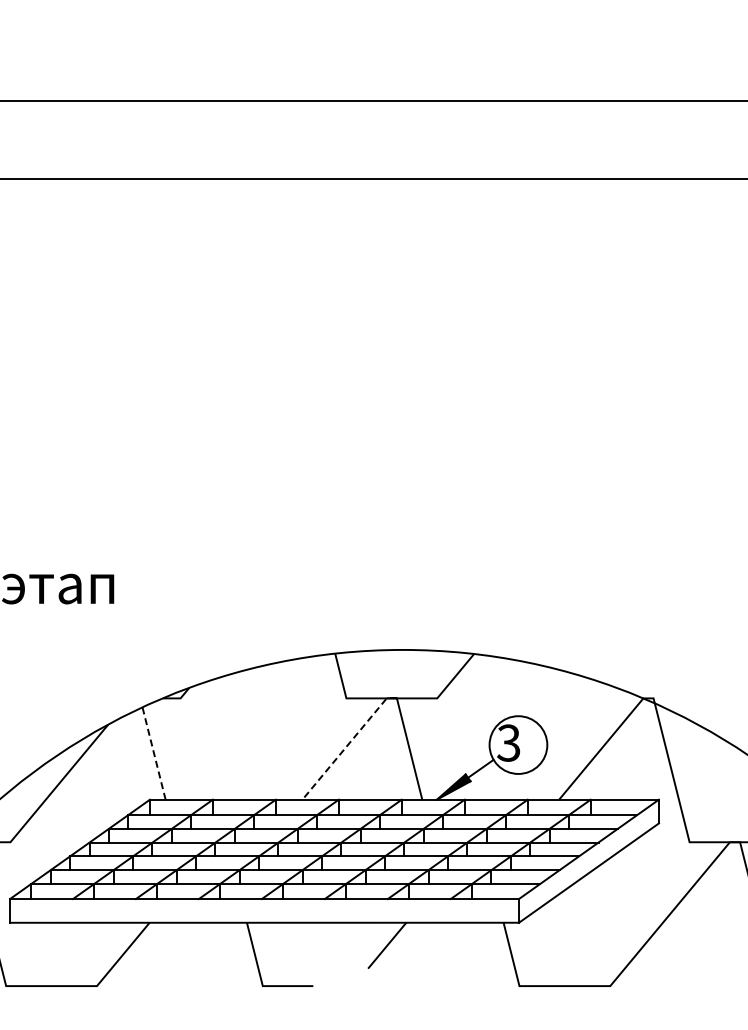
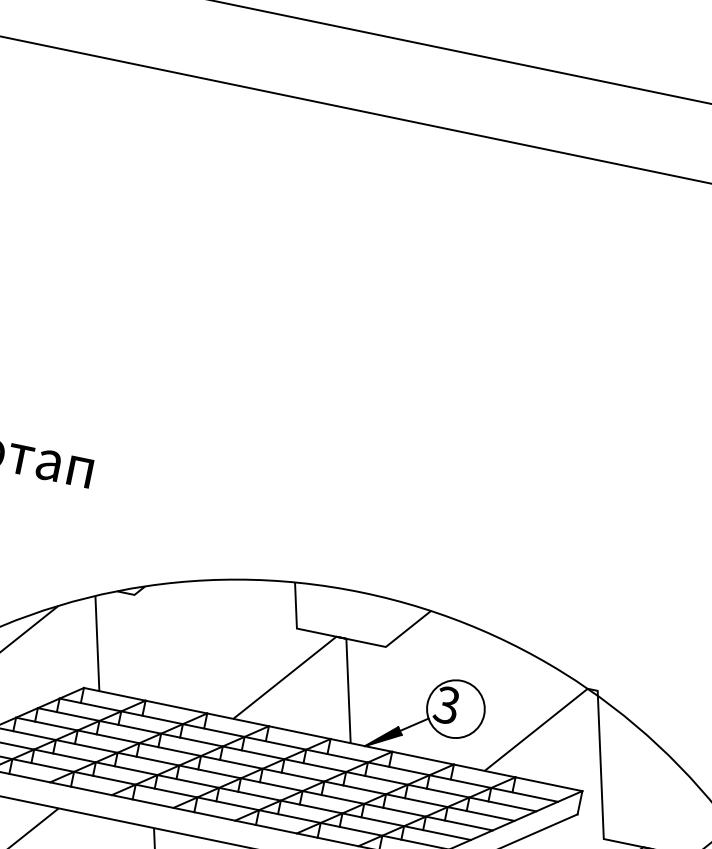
line: (348, 744) -> (289, 674), dashed -> solid
line: (154, 753) -> (97, 643), dashed -> solid

